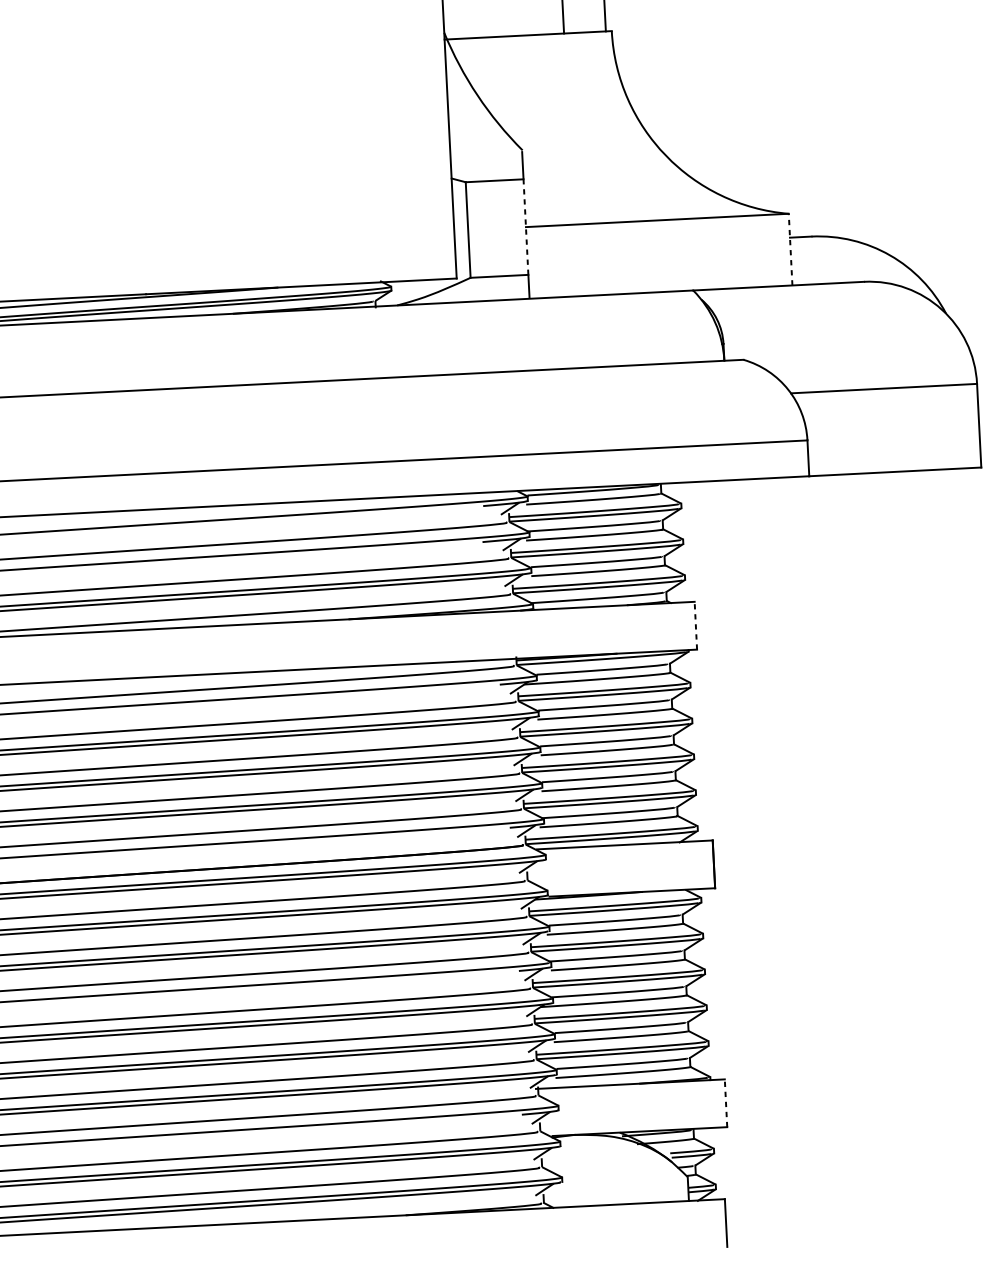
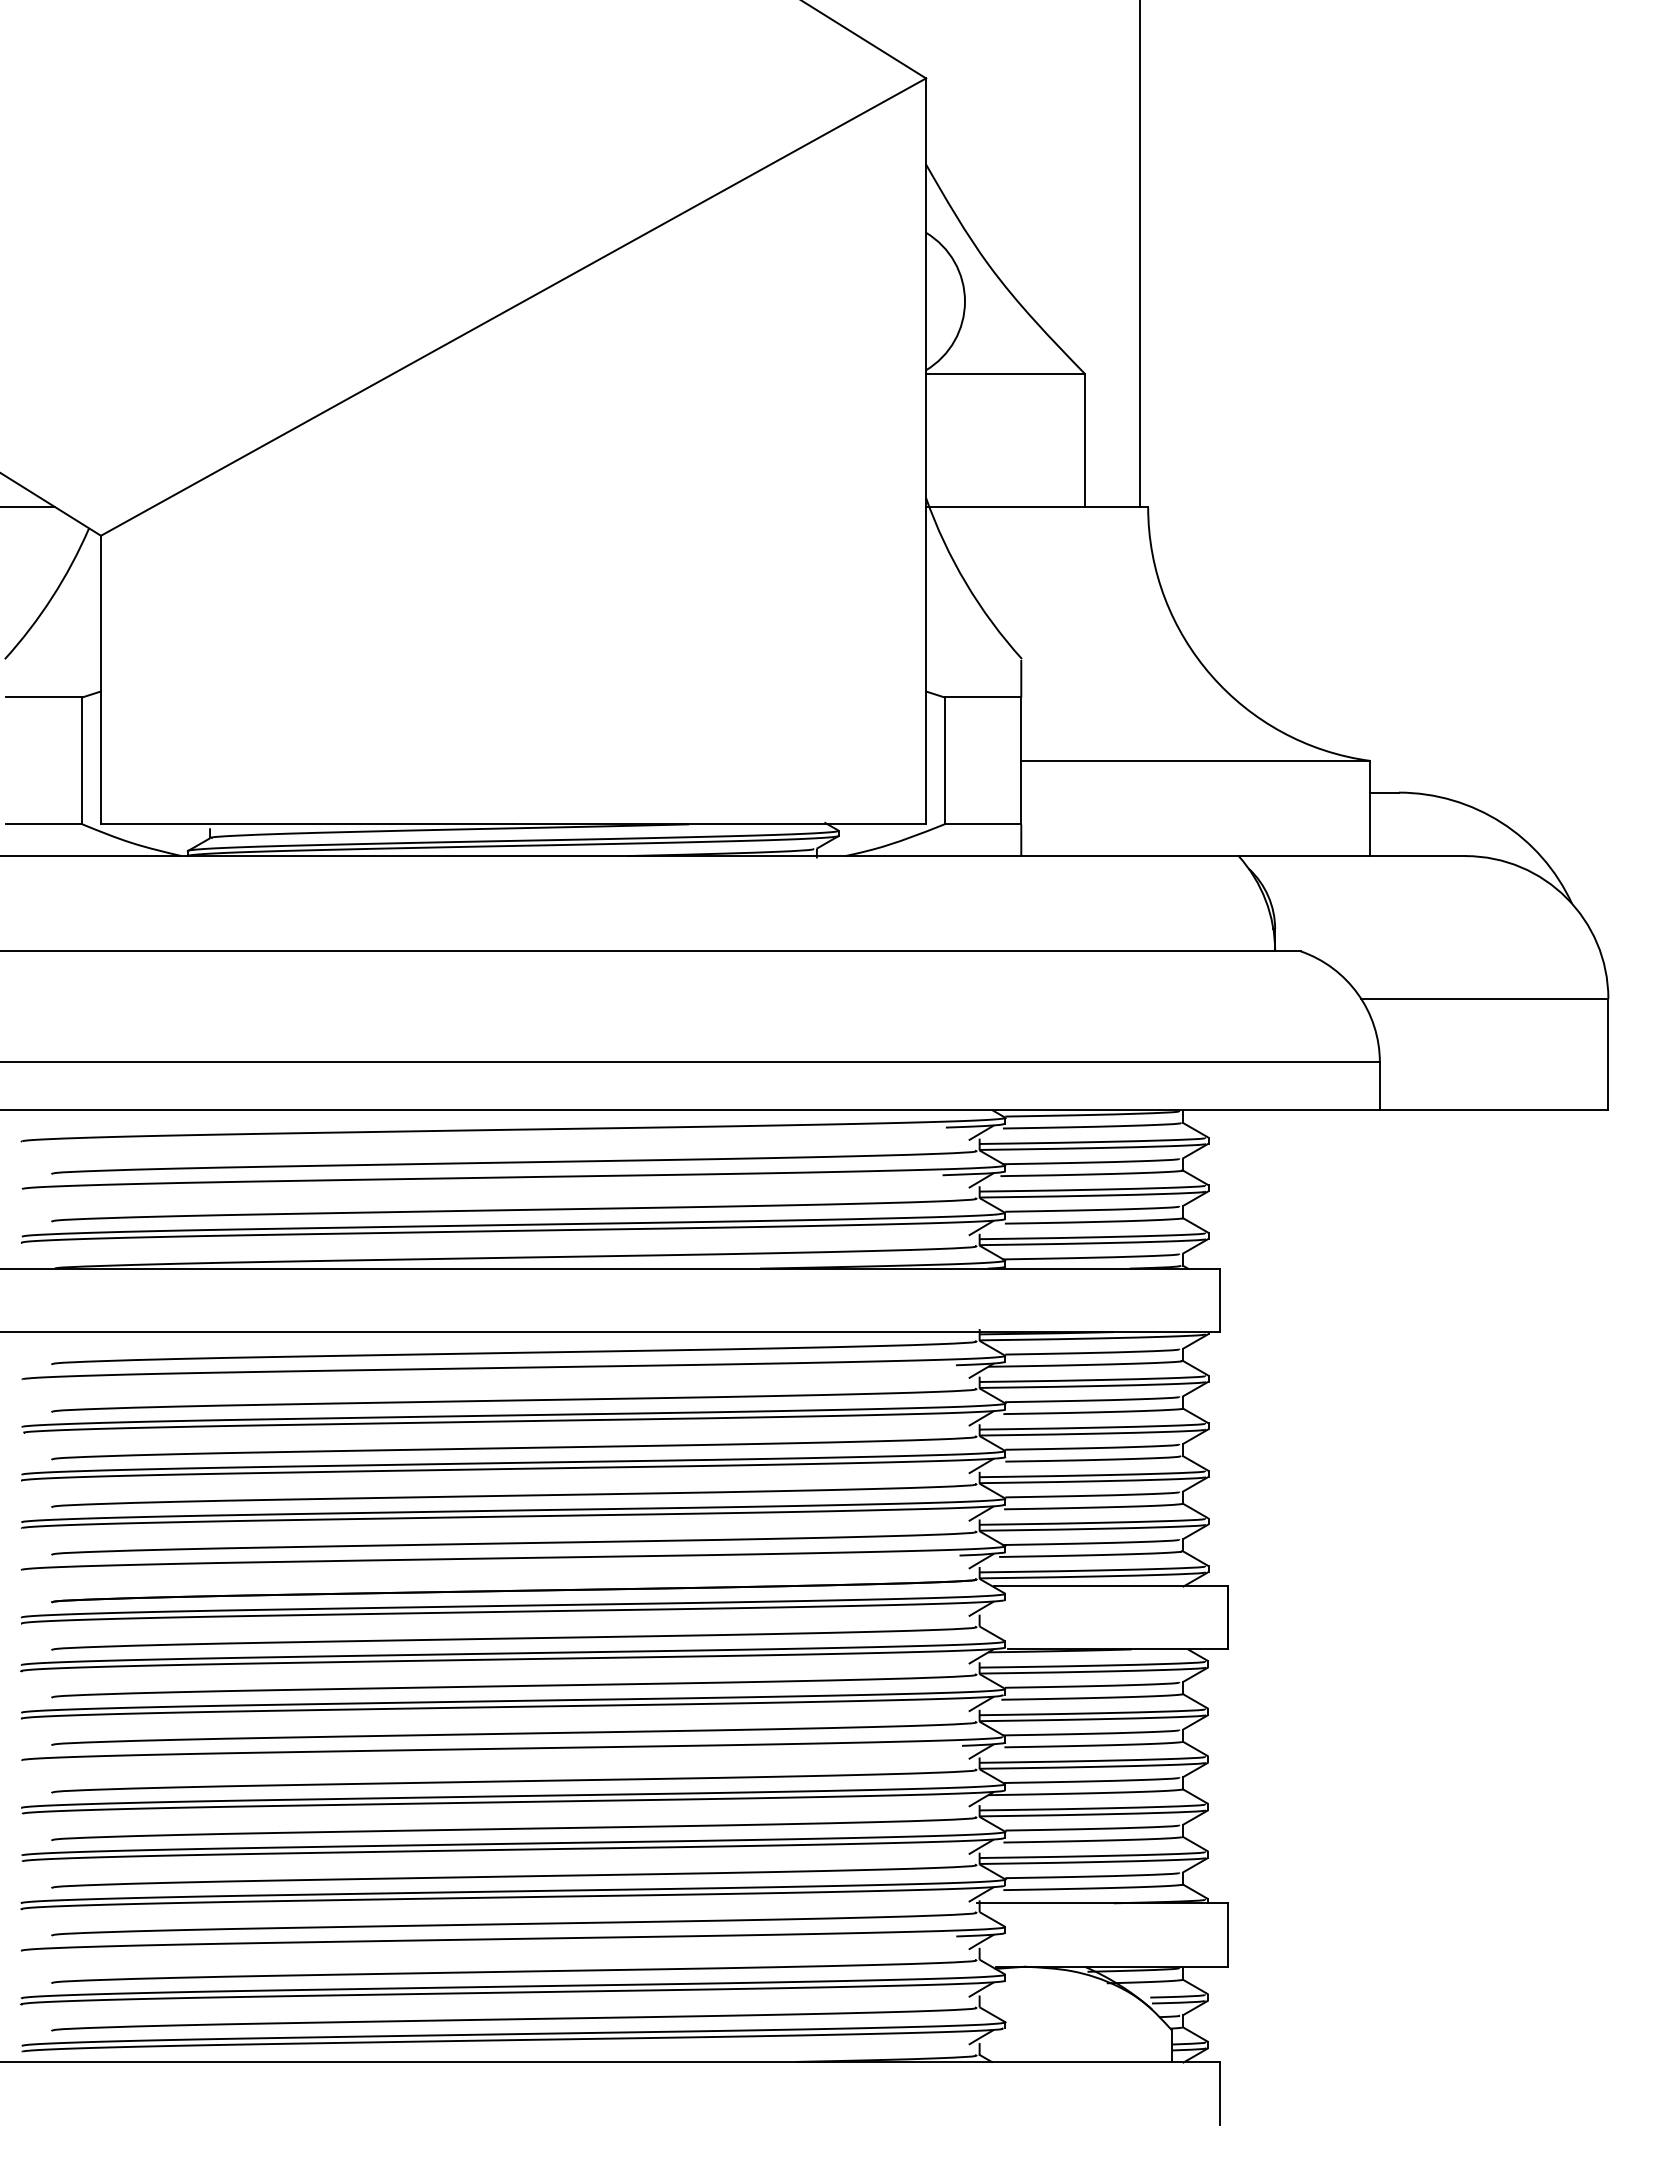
line: (526, 226) -> (1021, 760), dashed -> solid
line: (790, 249) -> (1370, 808), dashed -> solid
line: (695, 625) -> (1219, 1300), dashed -> solid
line: (726, 1103) -> (1227, 1935), dashed -> solid

